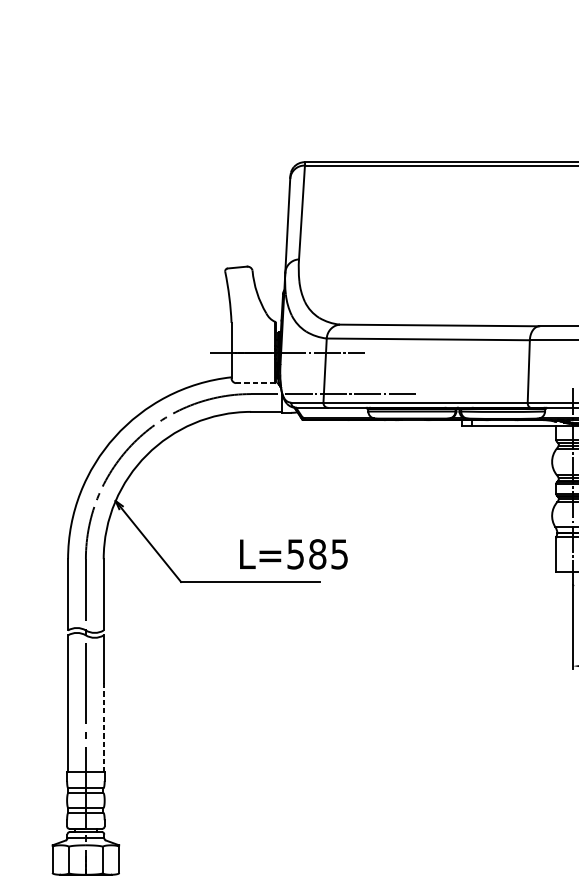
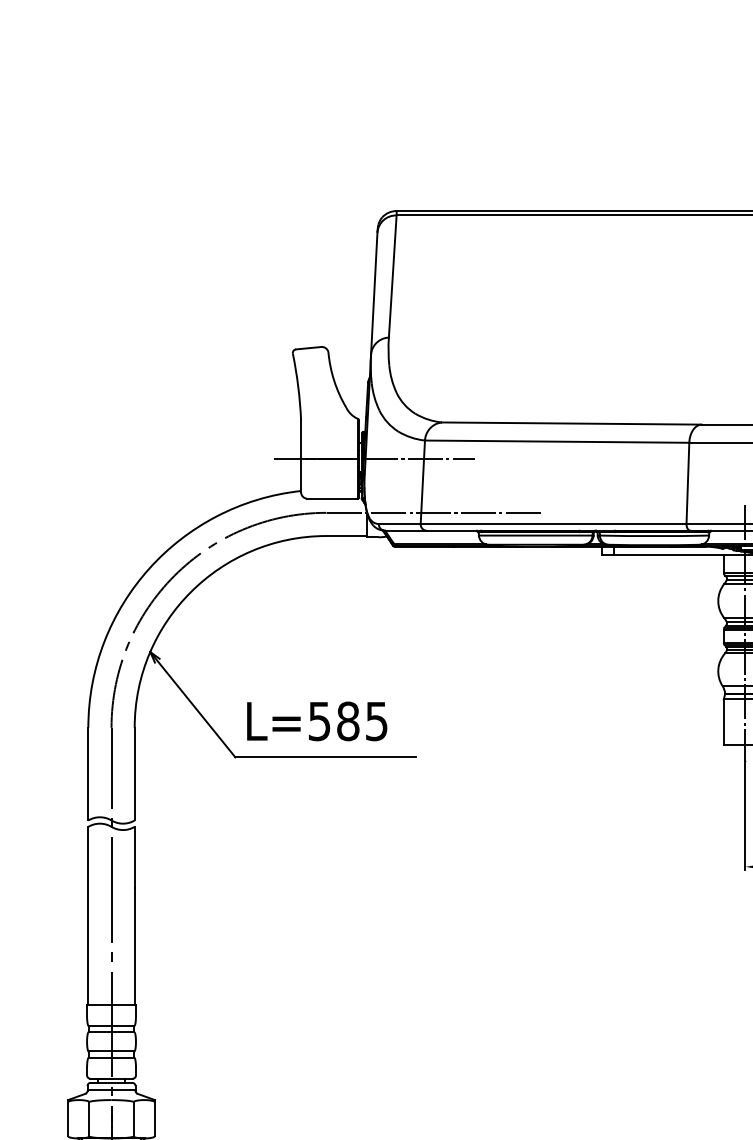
line: (255, 383) -> (332, 498), dashed -> solid
text: (294, 554) -> (317, 721), moved
line: (103, 728) -> (134, 947), dashed -> solid

